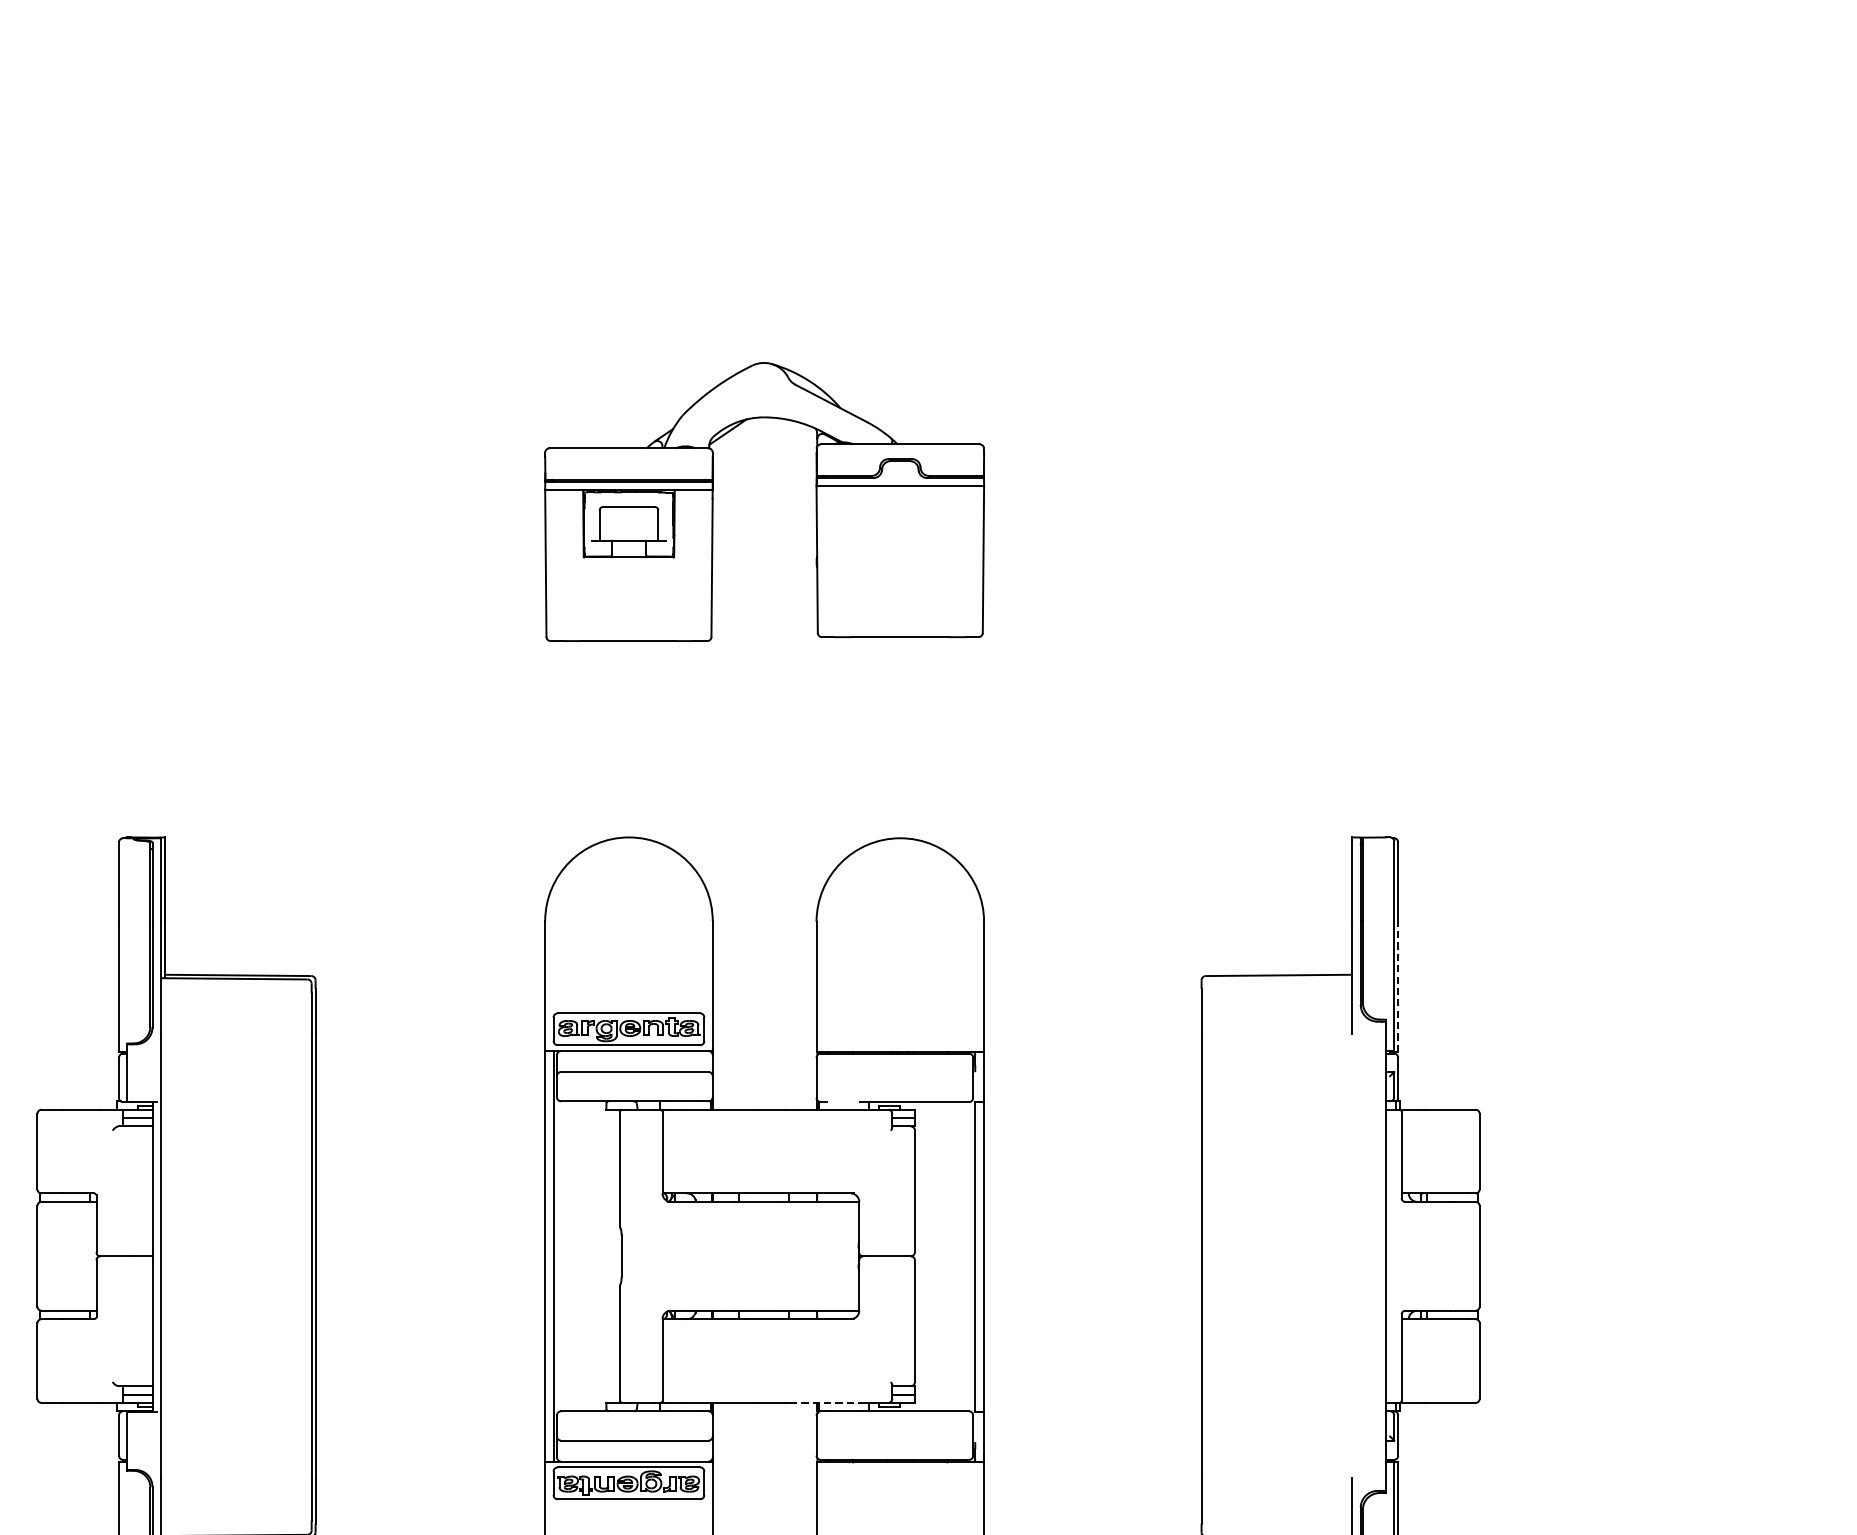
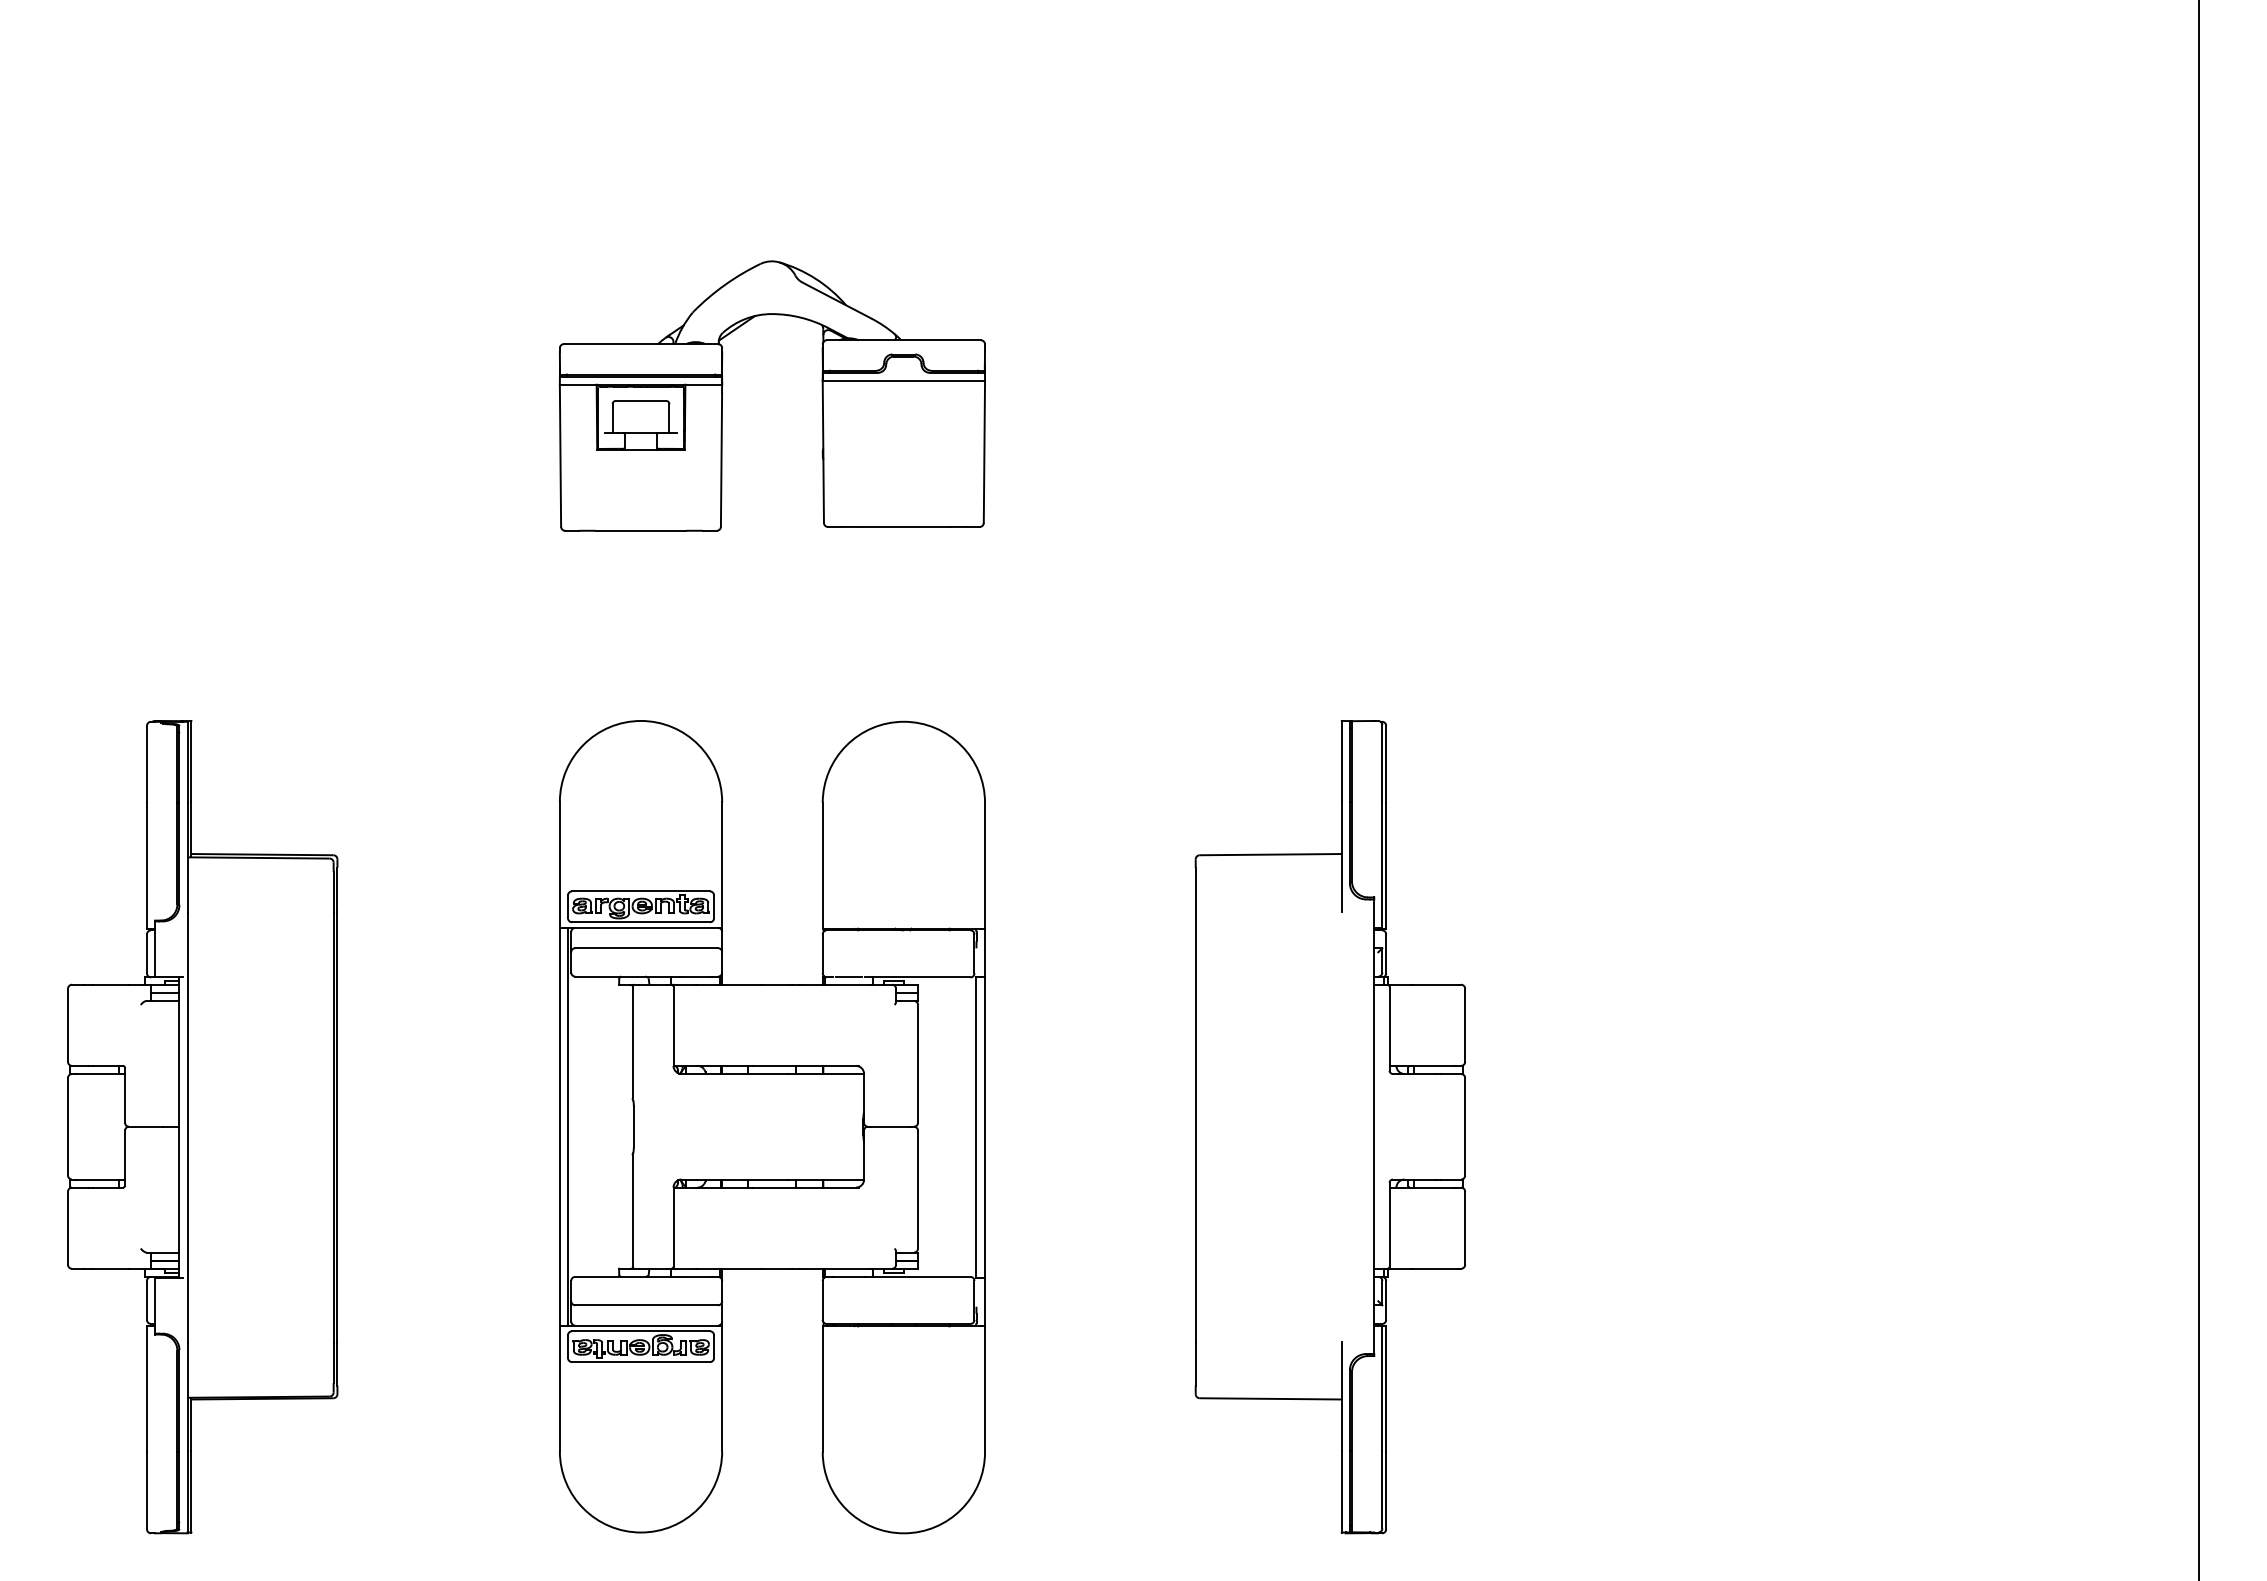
line: (1398, 986) -> (1386, 865), dashed -> solid
line: (843, 1101) -> (848, 976), added
line: (829, 1402) -> (835, 1268), dashed -> solid

